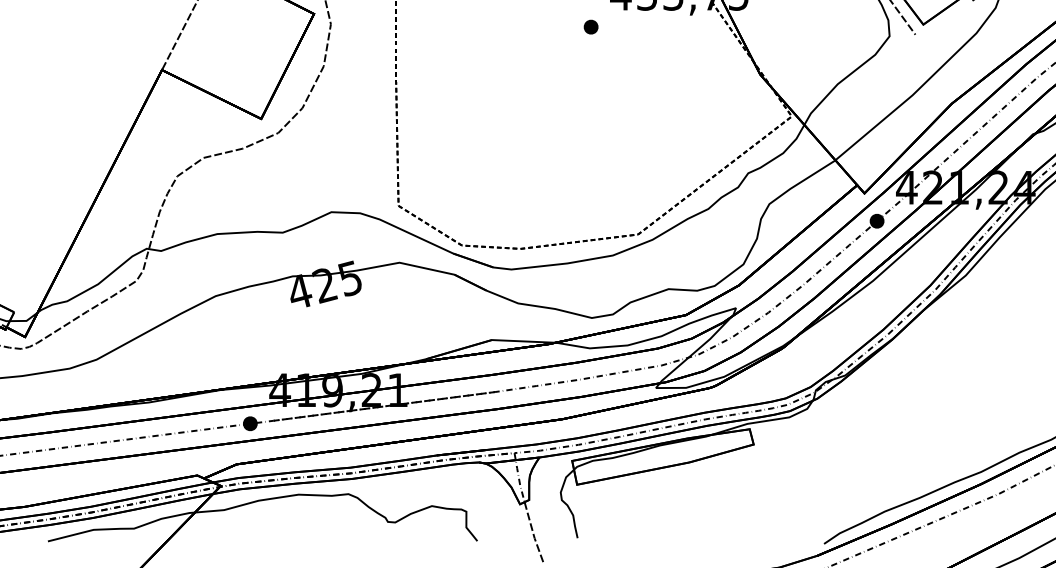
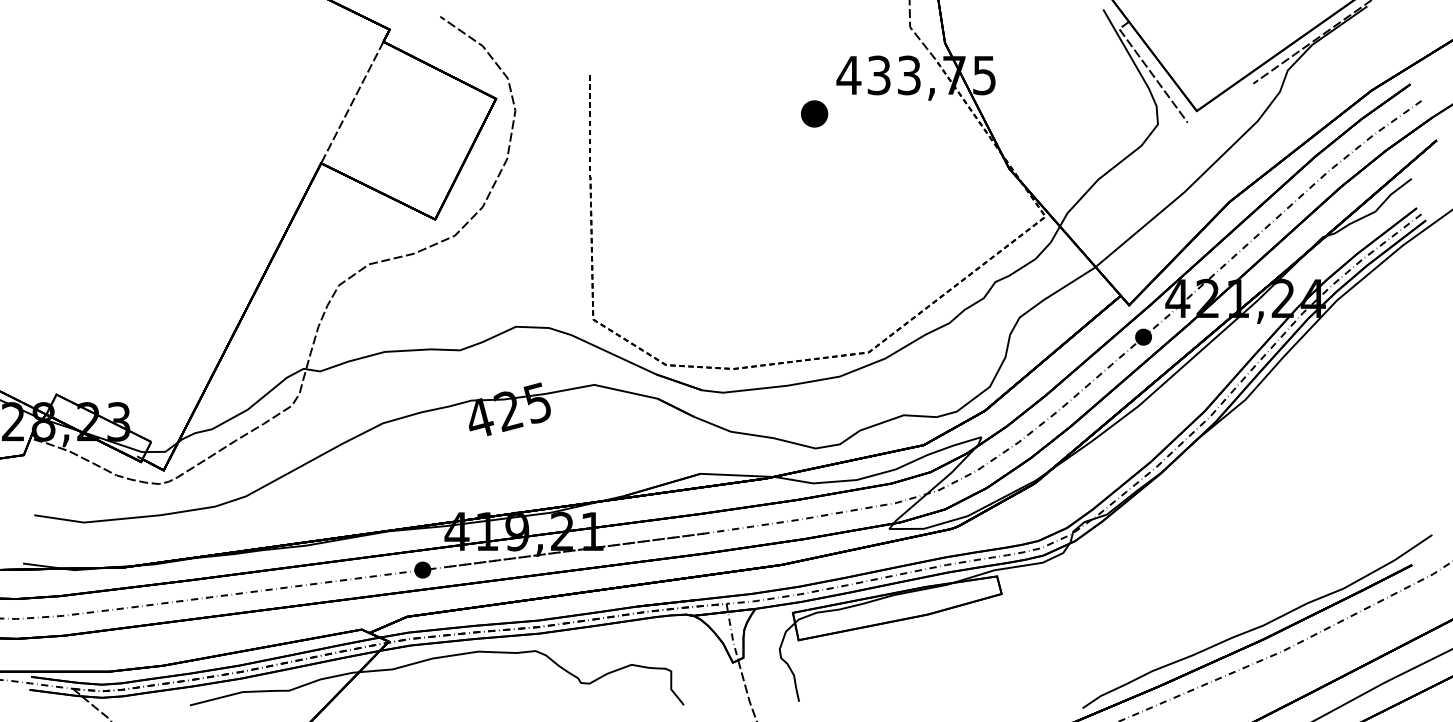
part: (590, 26) -> (814, 113), size x1.6

